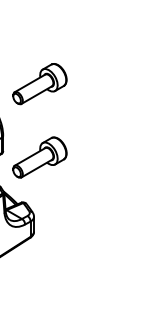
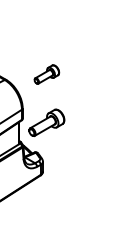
part: (39, 83) -> (46, 74), size x0.7

